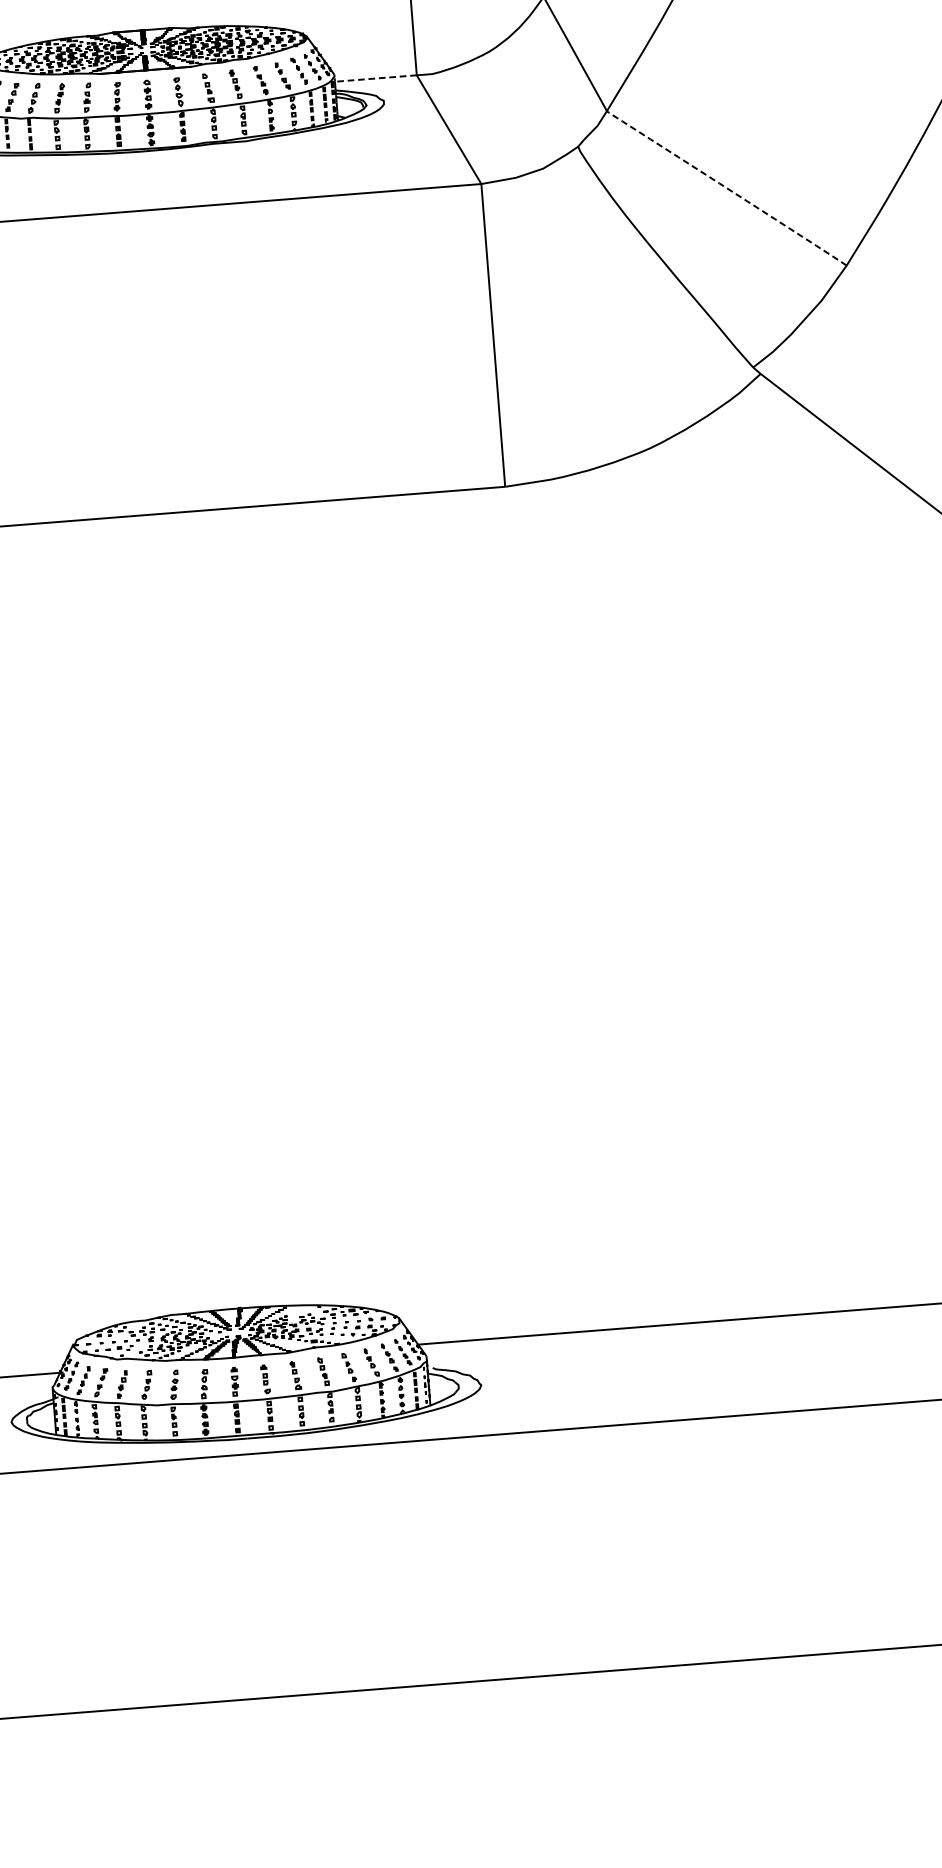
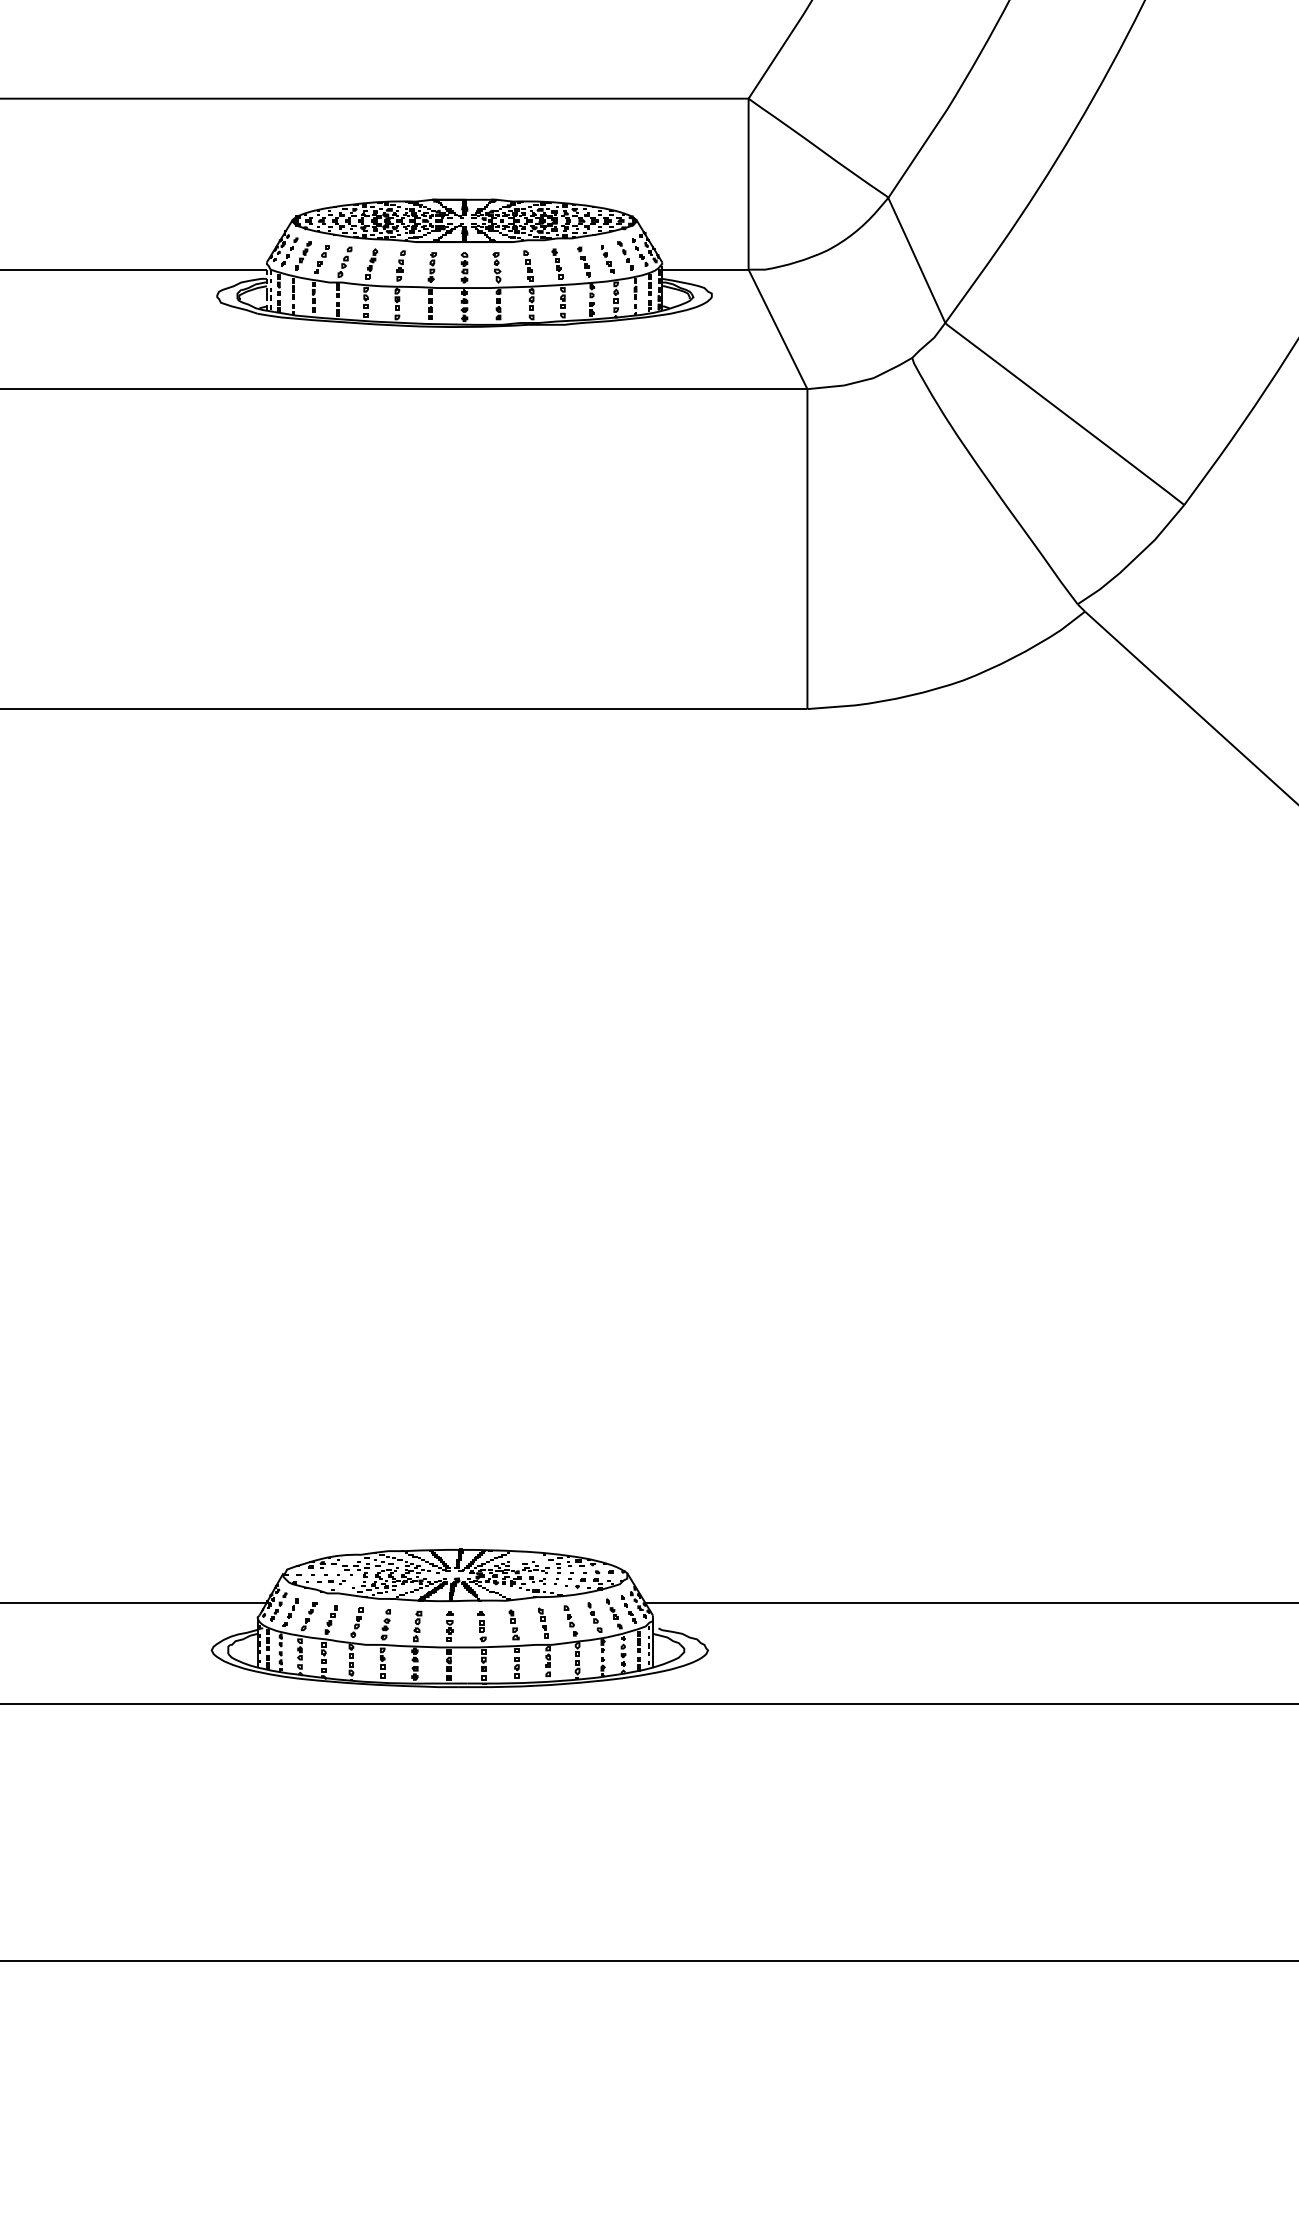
line: (375, 78) -> (704, 269), dashed -> solid
line: (725, 187) -> (1063, 413), dashed -> solid

